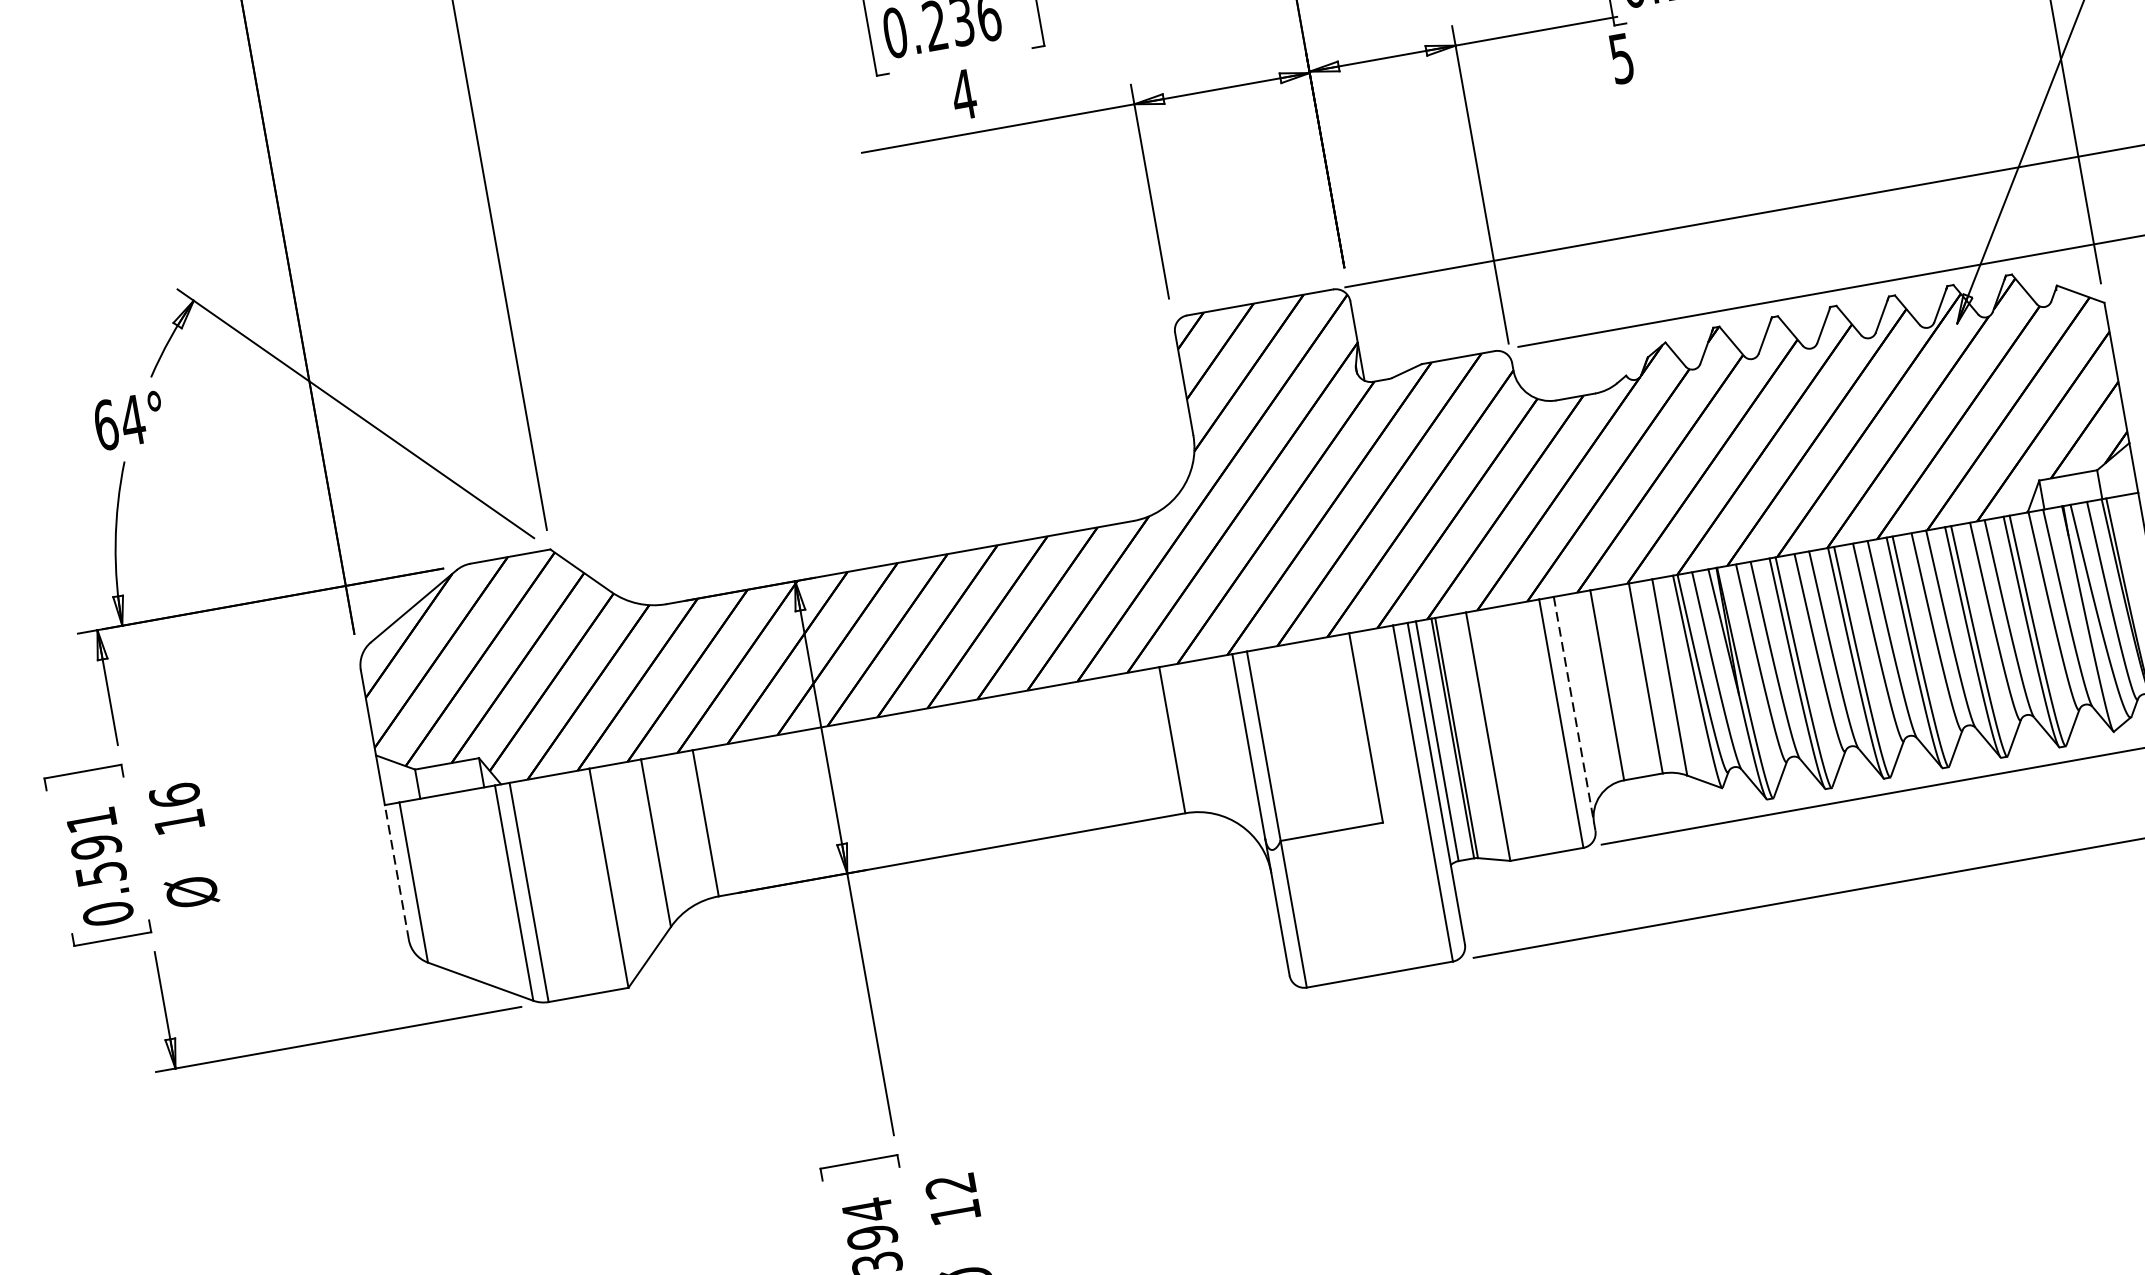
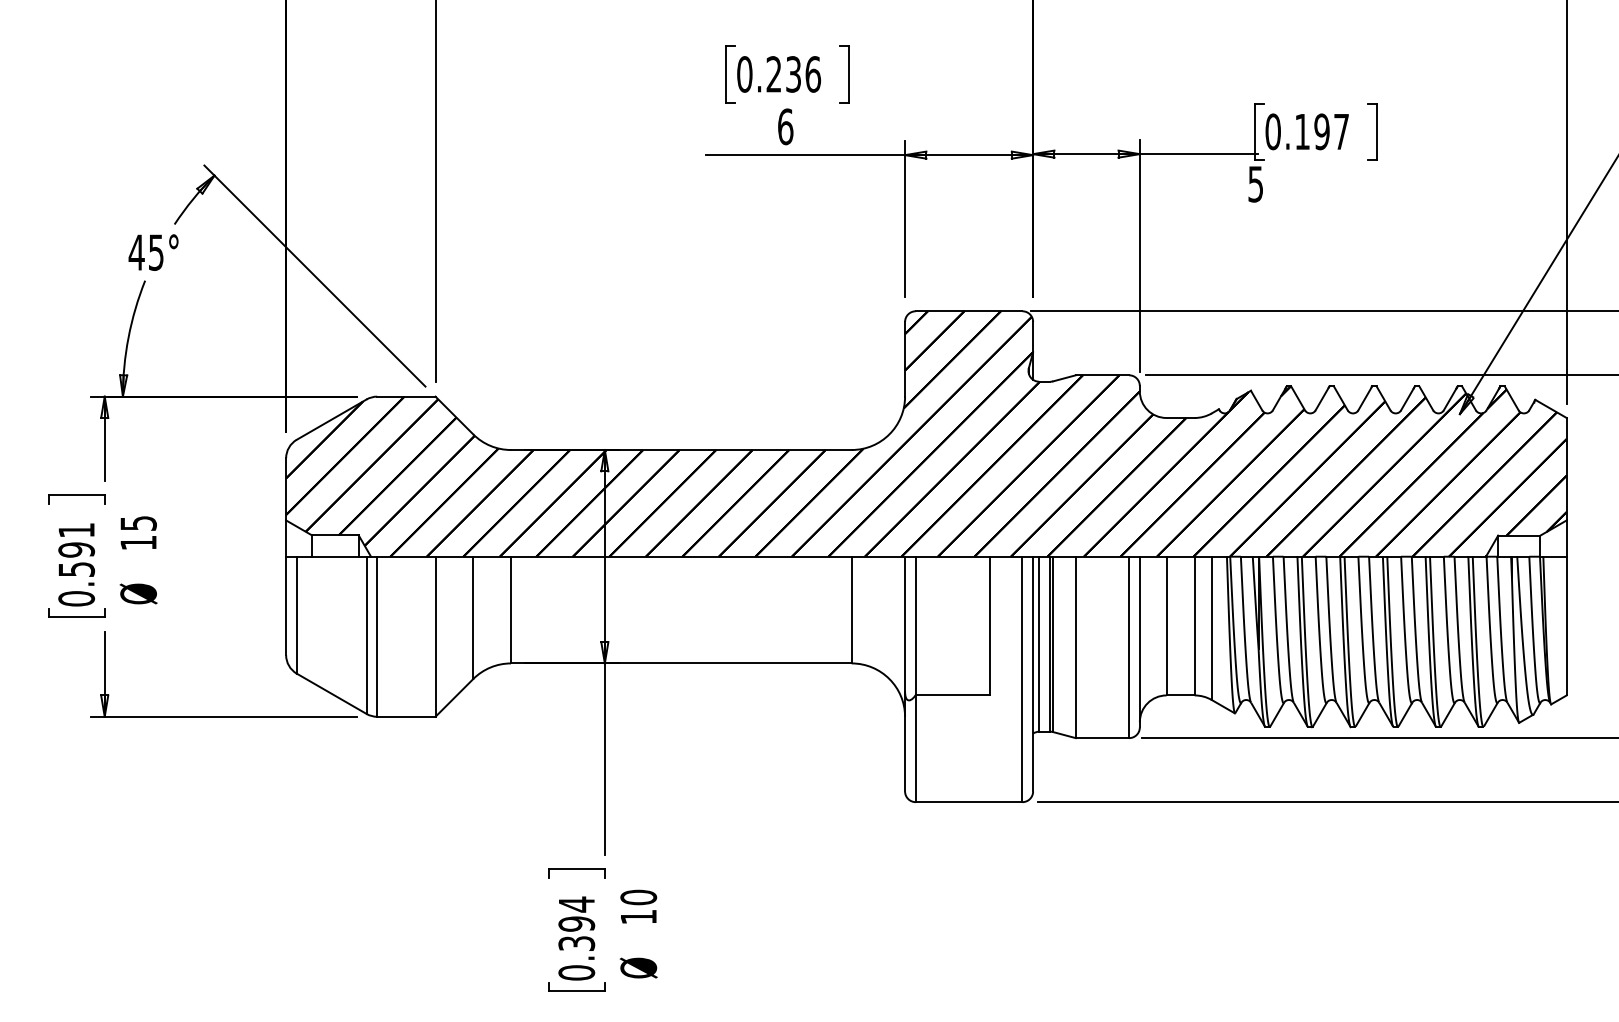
text: (963, 94) -> (785, 126), 4 -> 6
text: (119, 422) -> (146, 252), 64° -> 45°
line: (1574, 714) -> (1139, 642), dashed -> solid
text: (174, 794) -> (138, 522), 16 -> 15
line: (397, 871) -> (286, 605), dashed -> solid
text: (950, 1185) -> (638, 897), 12 -> 10

